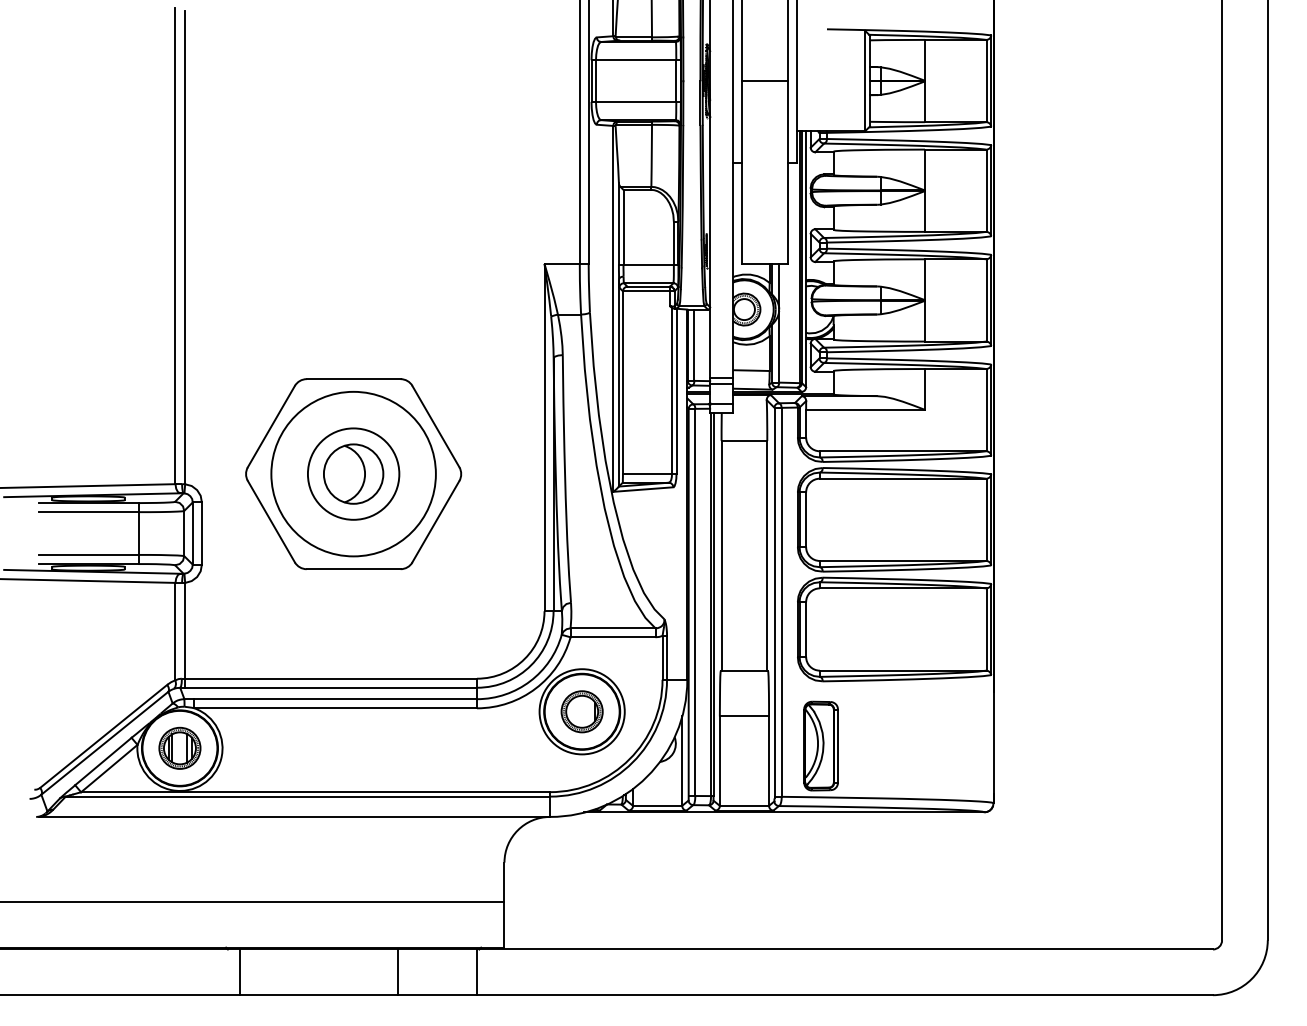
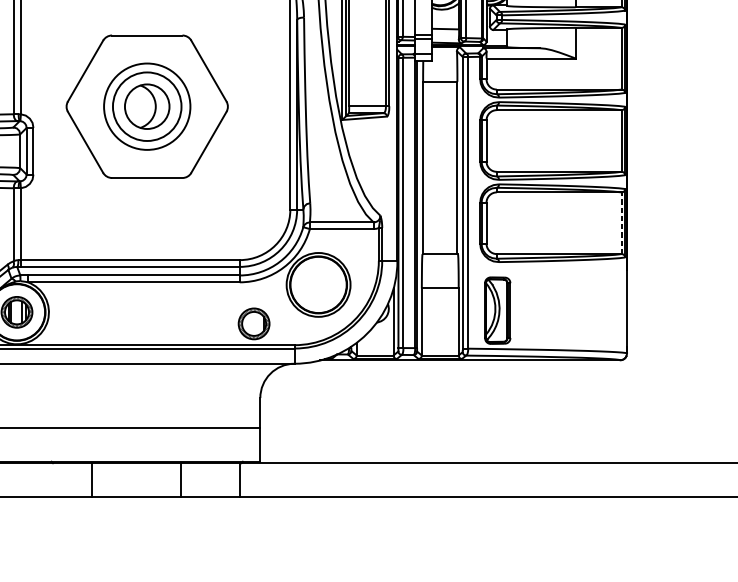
circle: (353, 473) -> (147, 106), size x0.7
line: (986, 629) -> (621, 223), solid -> dashed
part: (581, 711) -> (253, 323), moved
line: (239, 972) -> (91, 480), moved

